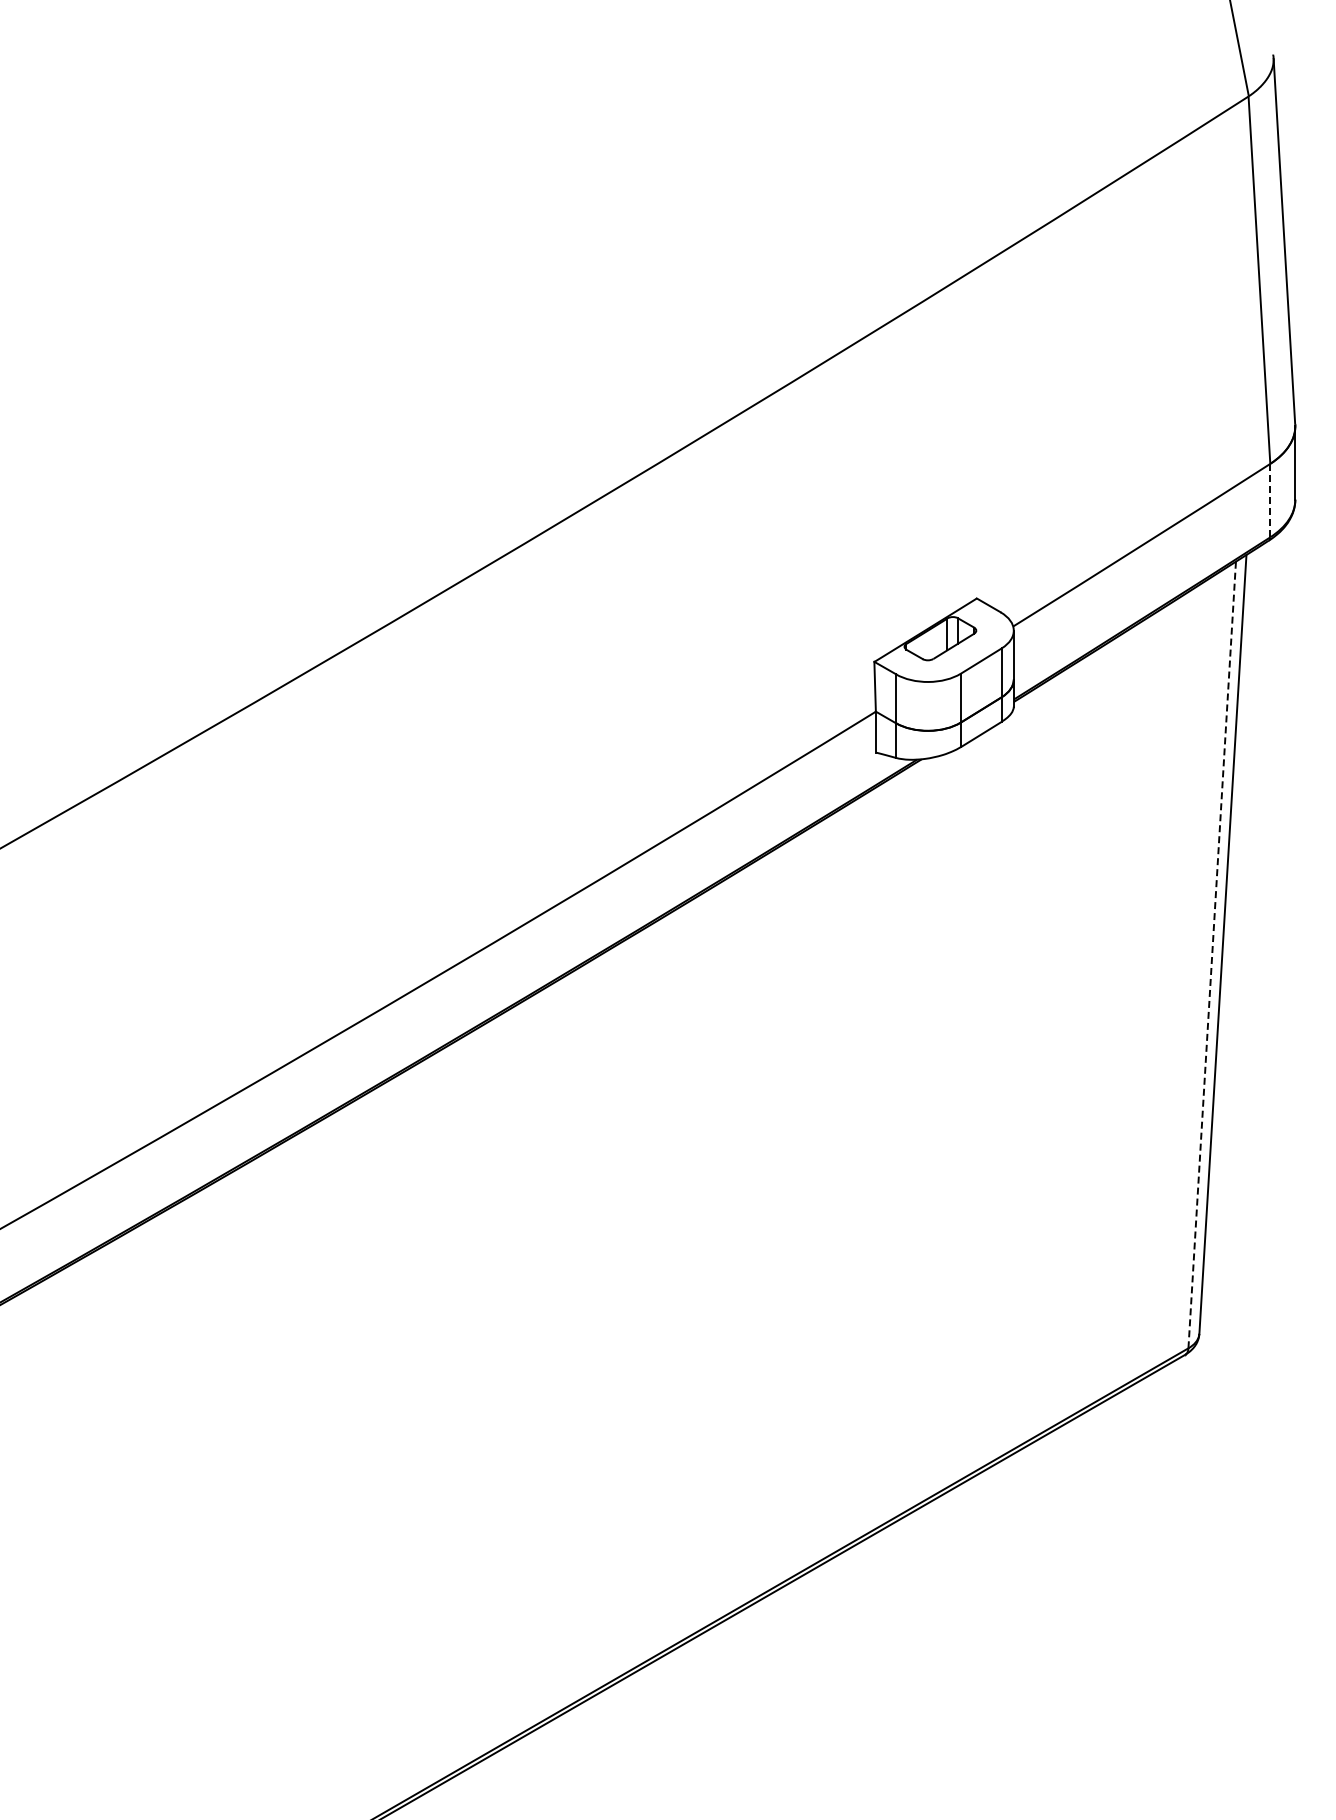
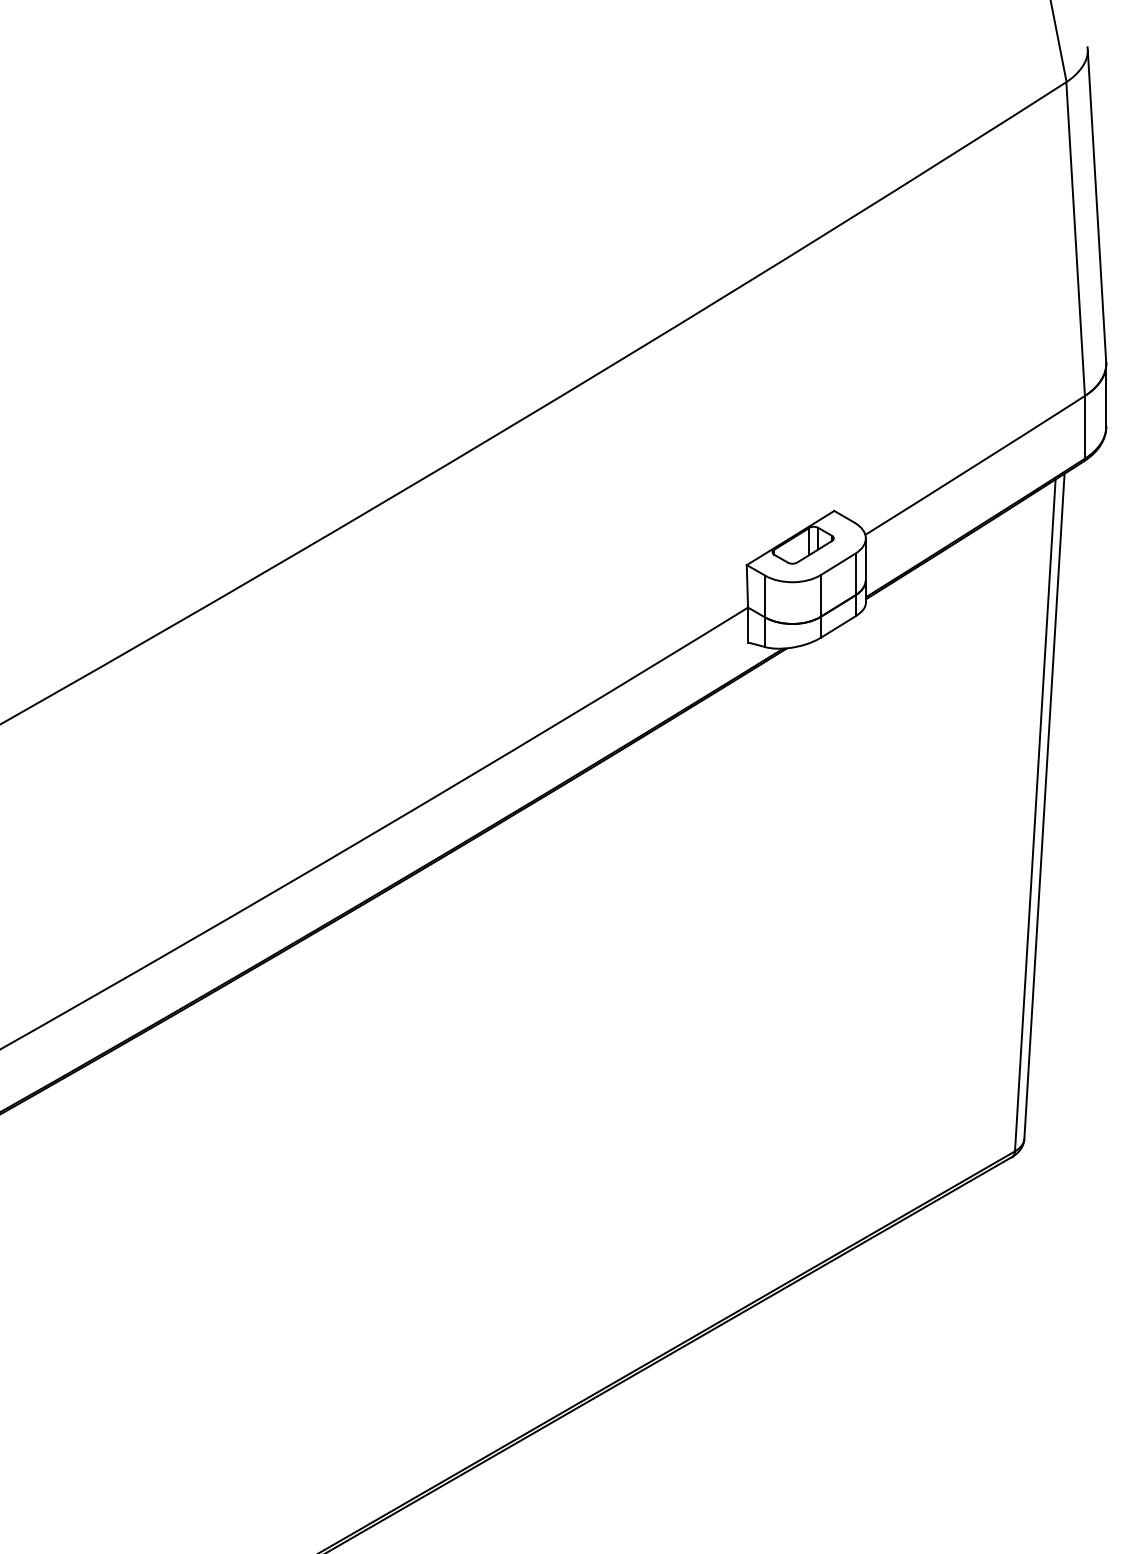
line: (1270, 500) -> (1085, 427), dashed -> solid
line: (1212, 955) -> (1035, 815), dashed -> solid

